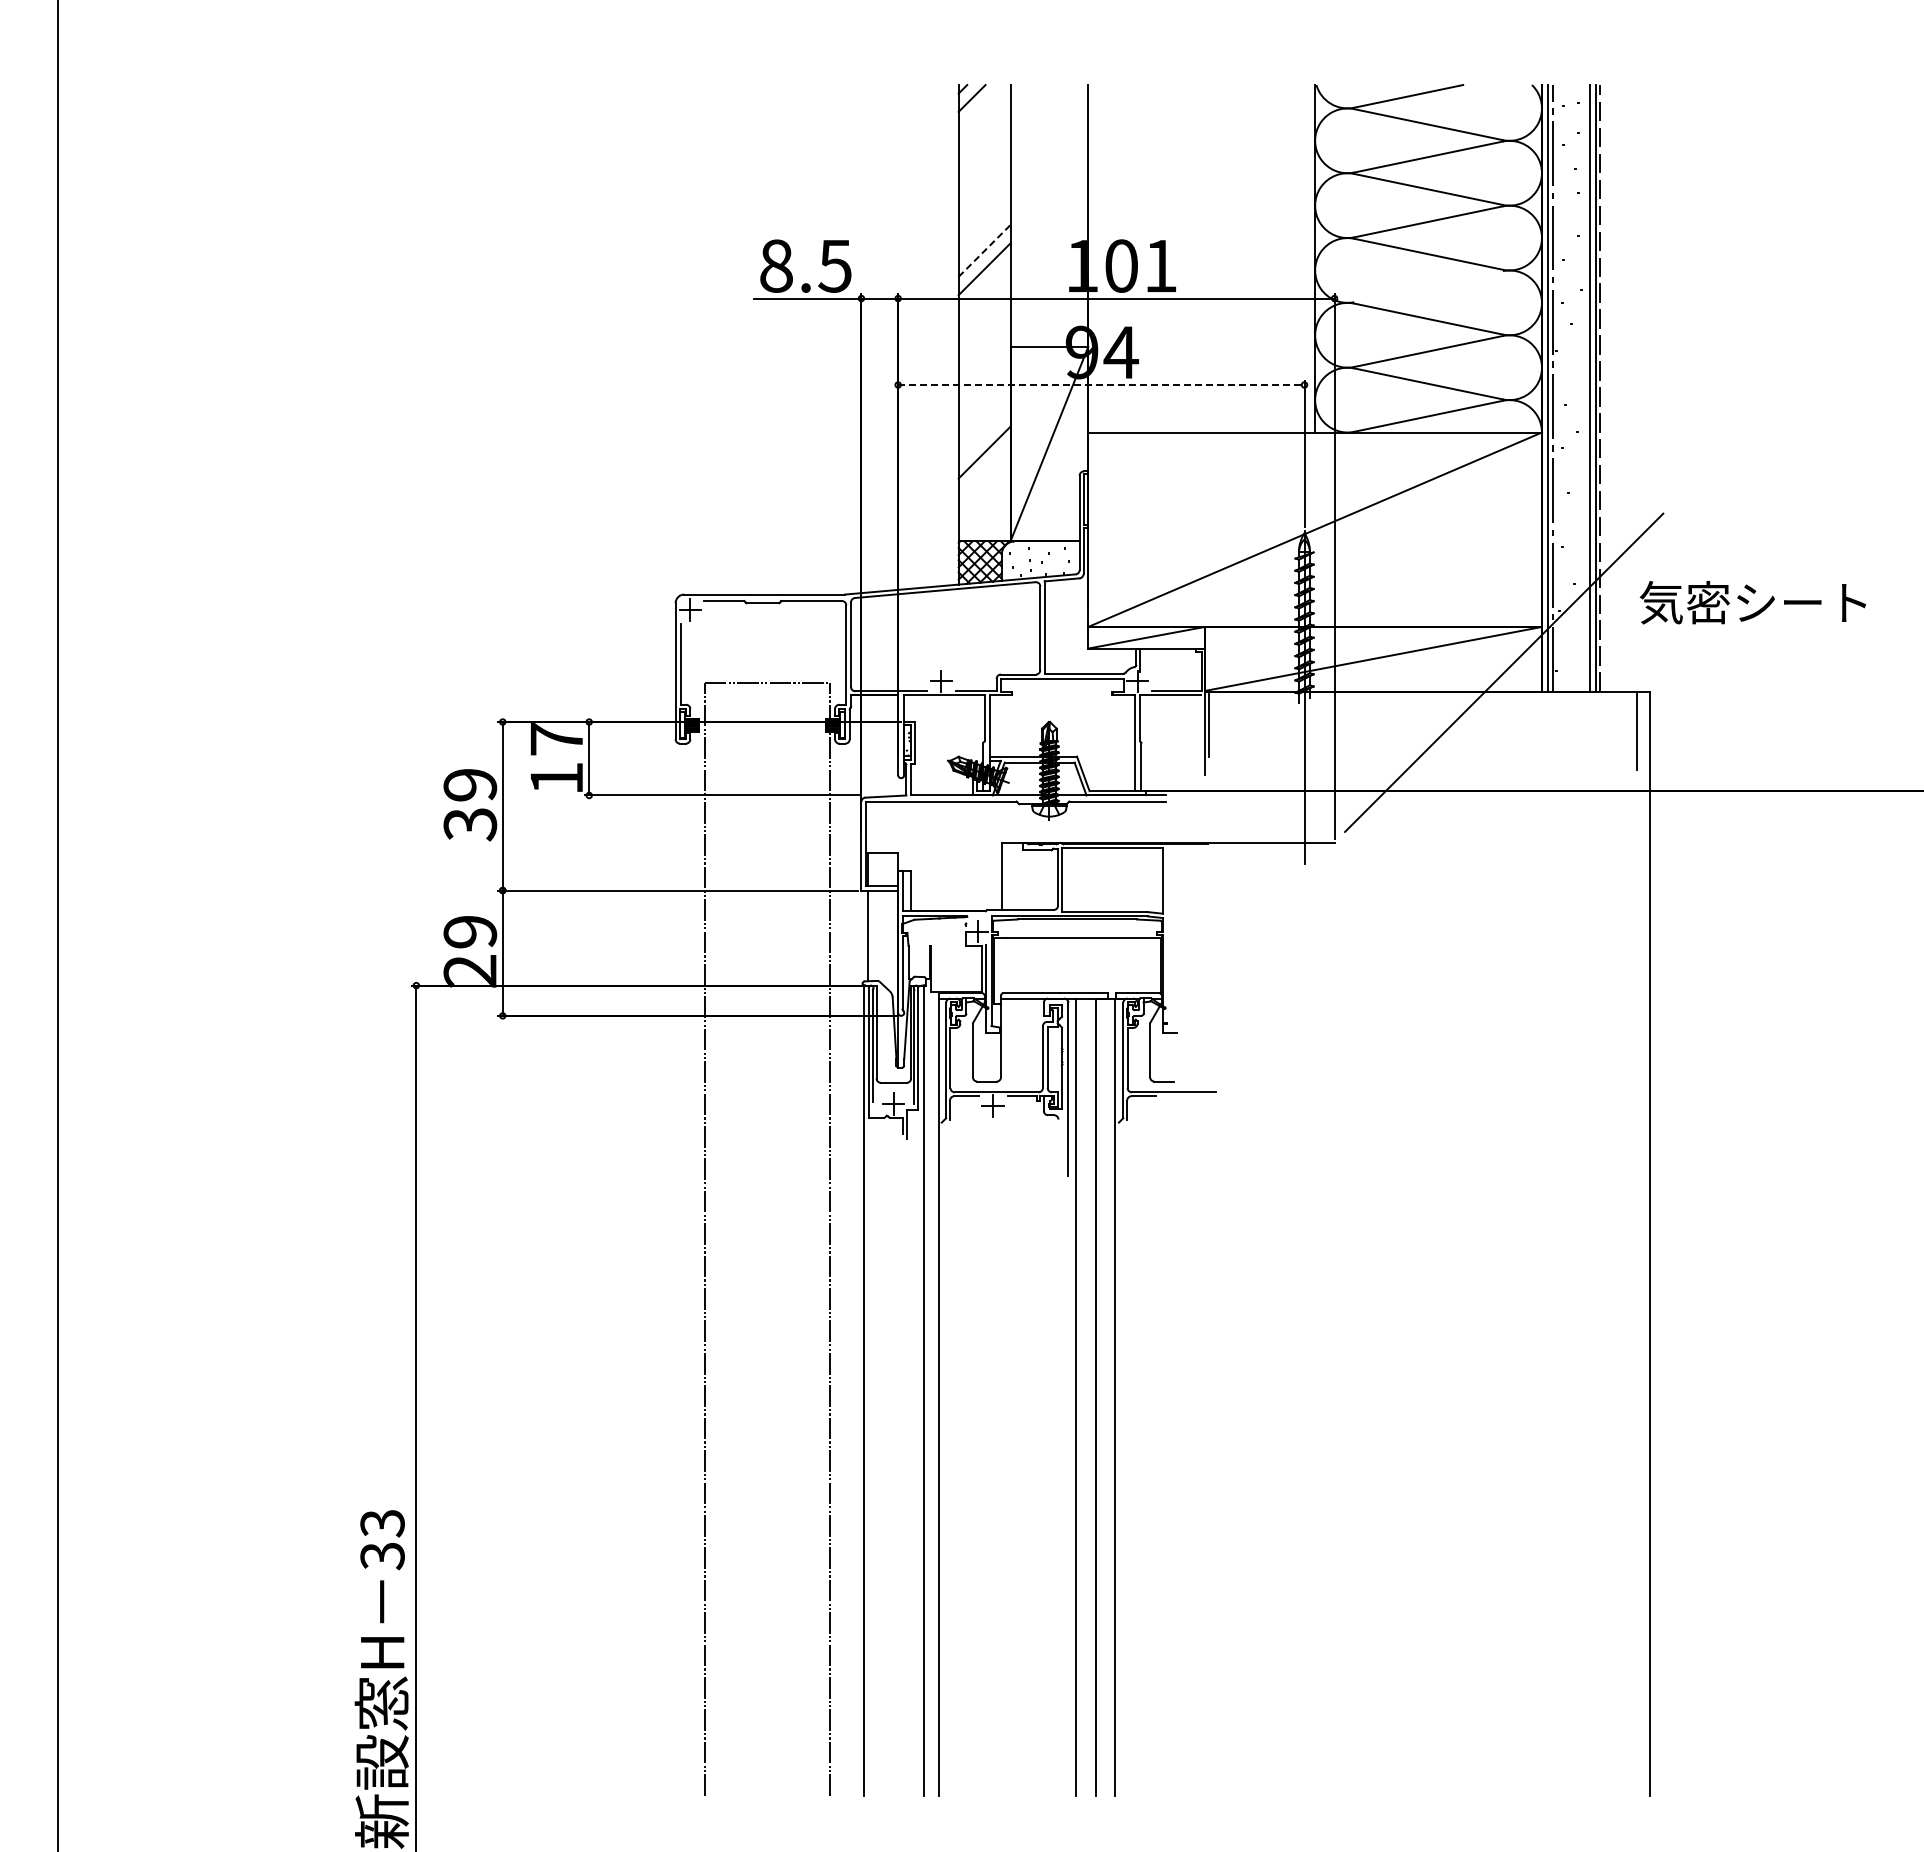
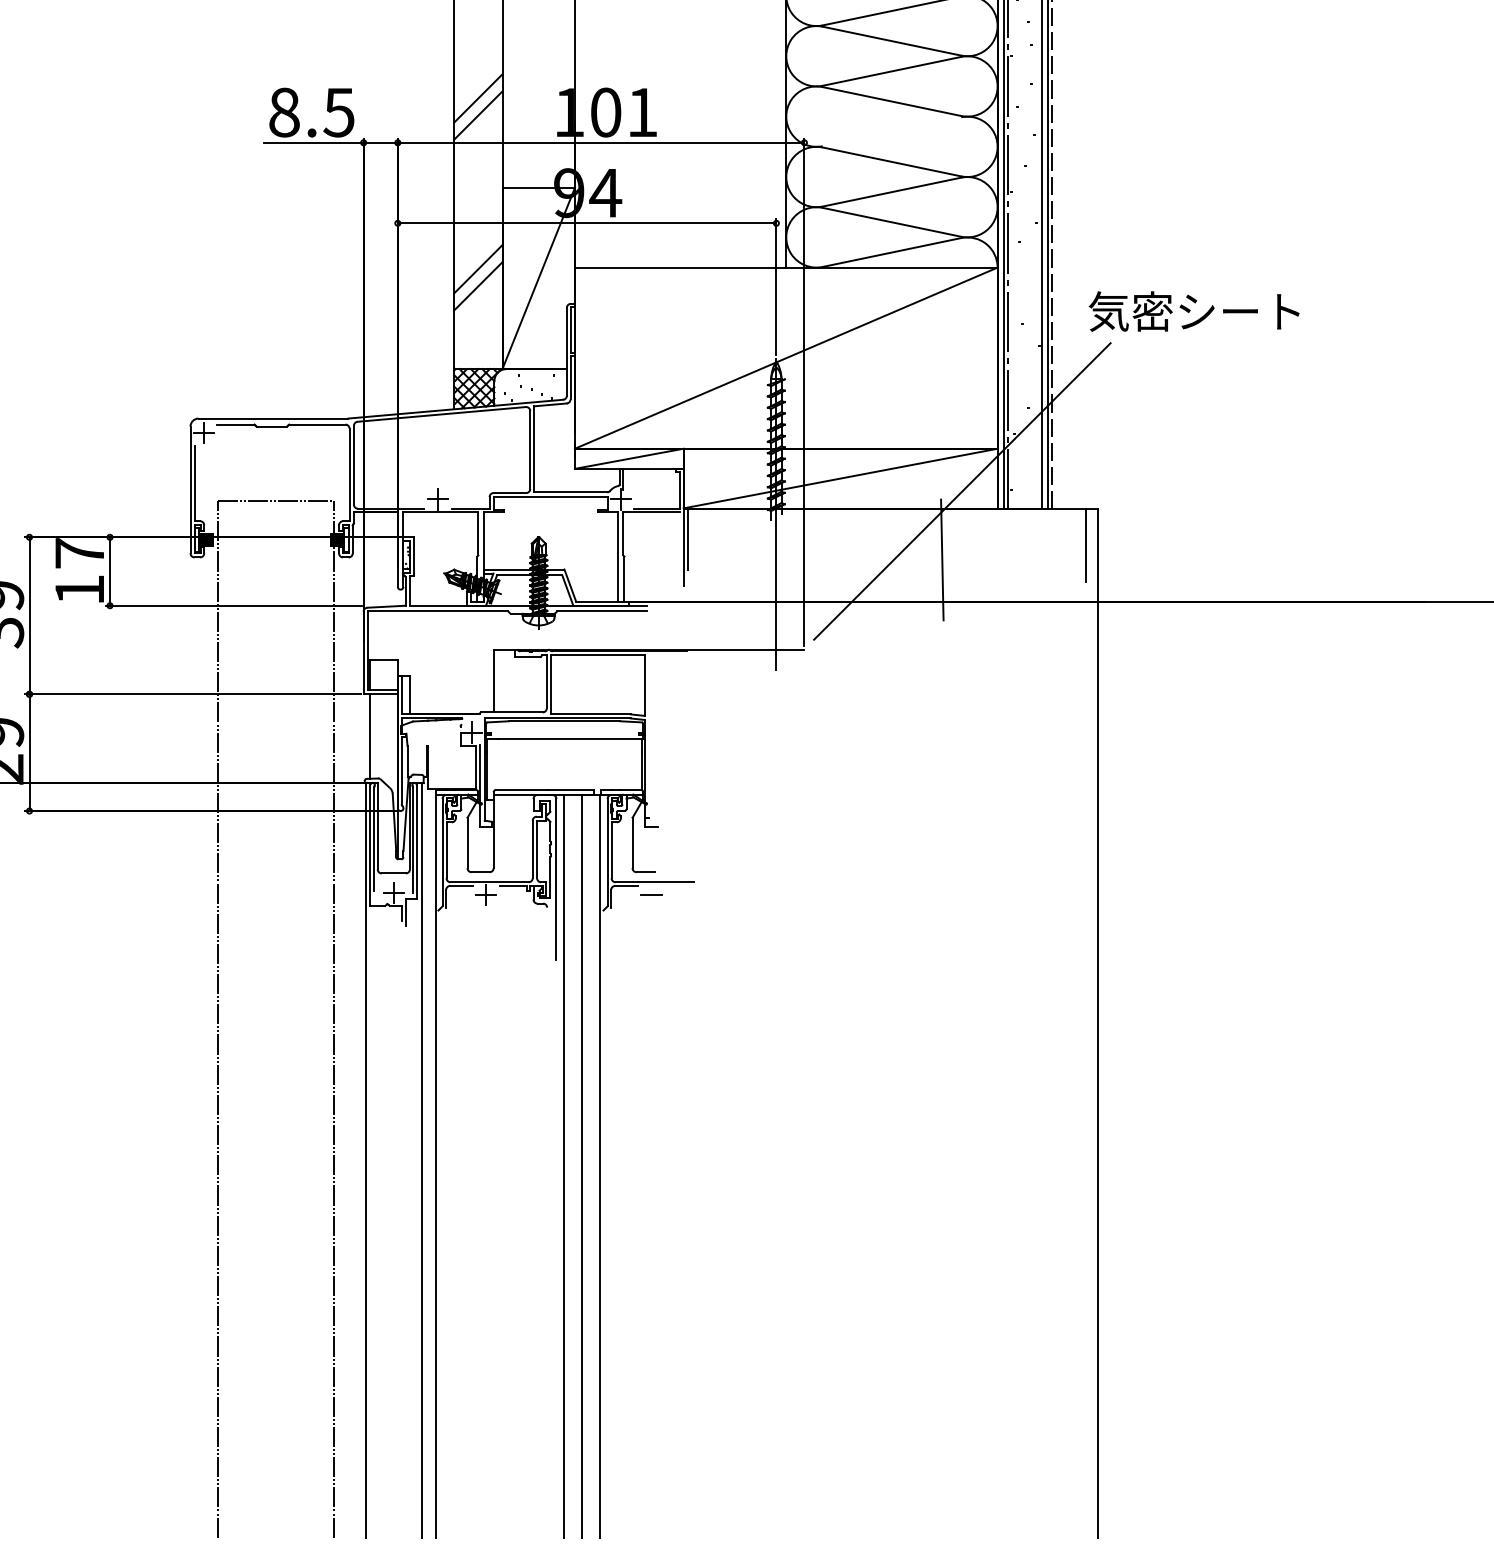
line: (984, 251) -> (478, 98), dashed -> solid
line: (1101, 384) -> (587, 222), dashed -> solid
line: (984, 434) -> (478, 269), added
text: (1752, 602) -> (1193, 311), moved
line: (1482, 746) -> (942, 560), added
line: (1170, 1105) -> (651, 894), added

